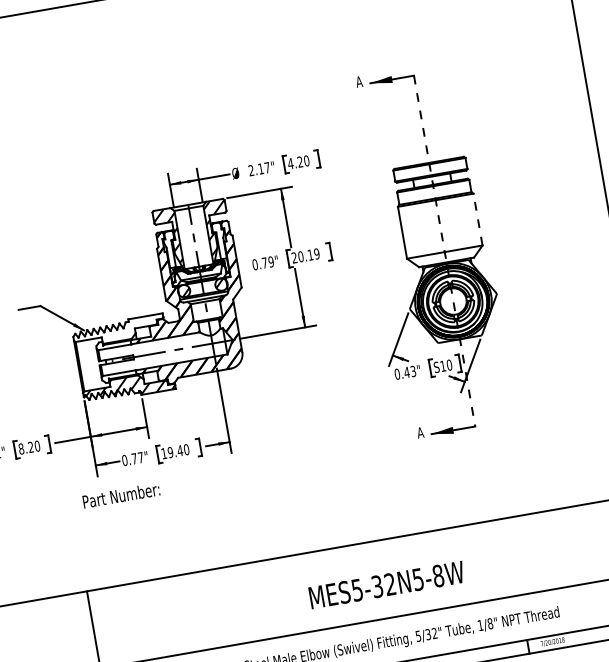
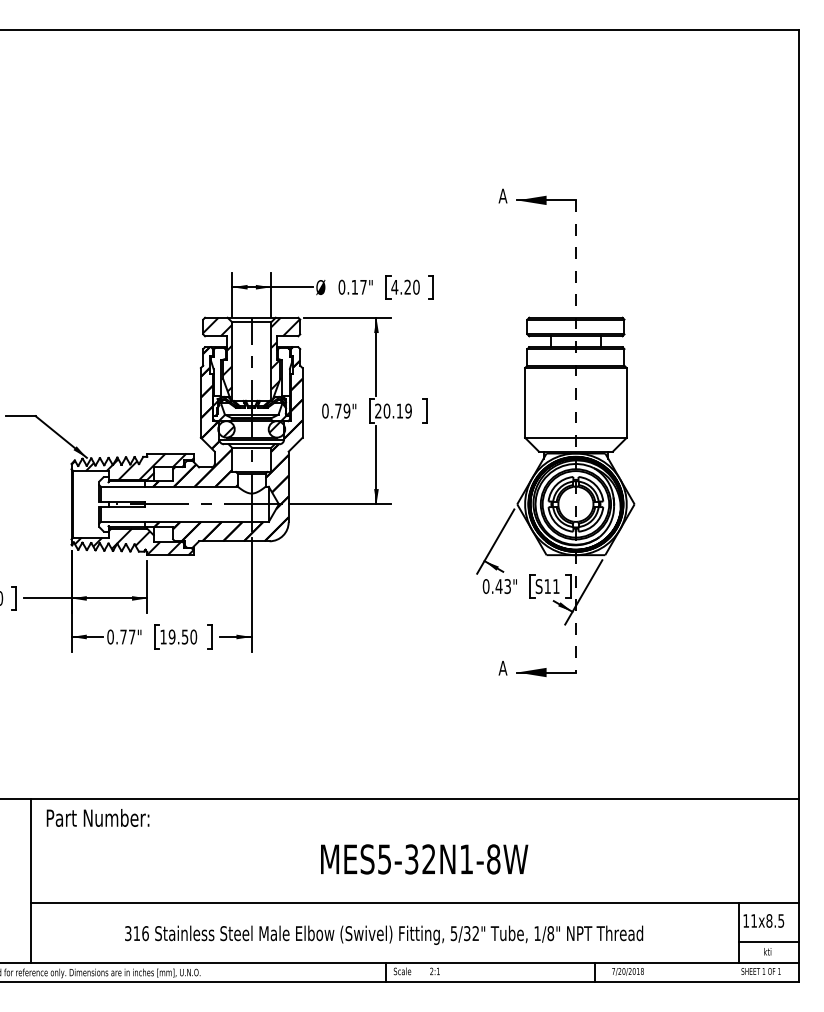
text: (250, 170) -> (341, 286), 2.17" -> 0.17"
line: (477, 219) -> (626, 402), dashed -> solid
hatch: (116, 331) -> (128, 466), added
text: (449, 365) -> (556, 586), S10 -> S11
text: (179, 450) -> (184, 636), 19.40 -> 19.50
text: (120, 495) -> (97, 817), moved
text: (418, 579) -> (466, 859), MES5-32N5-8W -> MES5-32N1-8W

